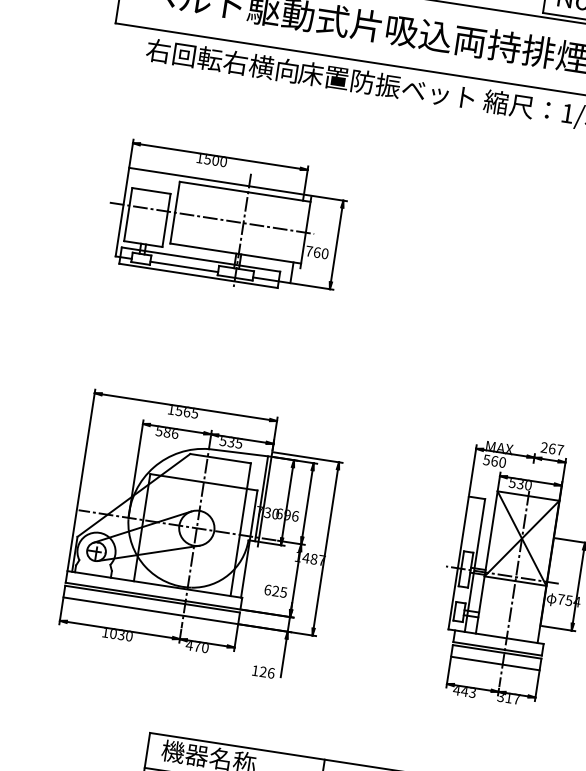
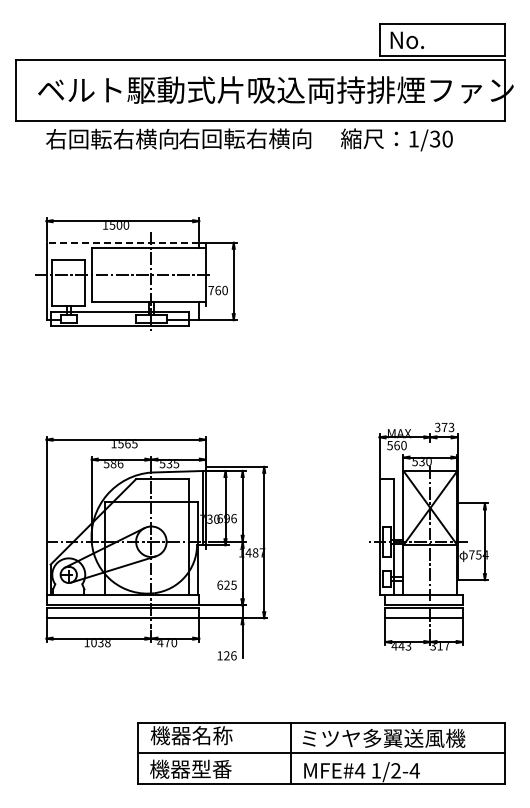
text: (386, 85) -> (255, 138), 床置防振ベット -> 右回転右横向
line: (216, 180) -> (122, 242), solid -> dashed
line: (184, 267) -> (106, 320), removed
text: (552, 448) -> (444, 427), 267 -> 373
text: (128, 637) -> (107, 643), 1030 -> 1038

